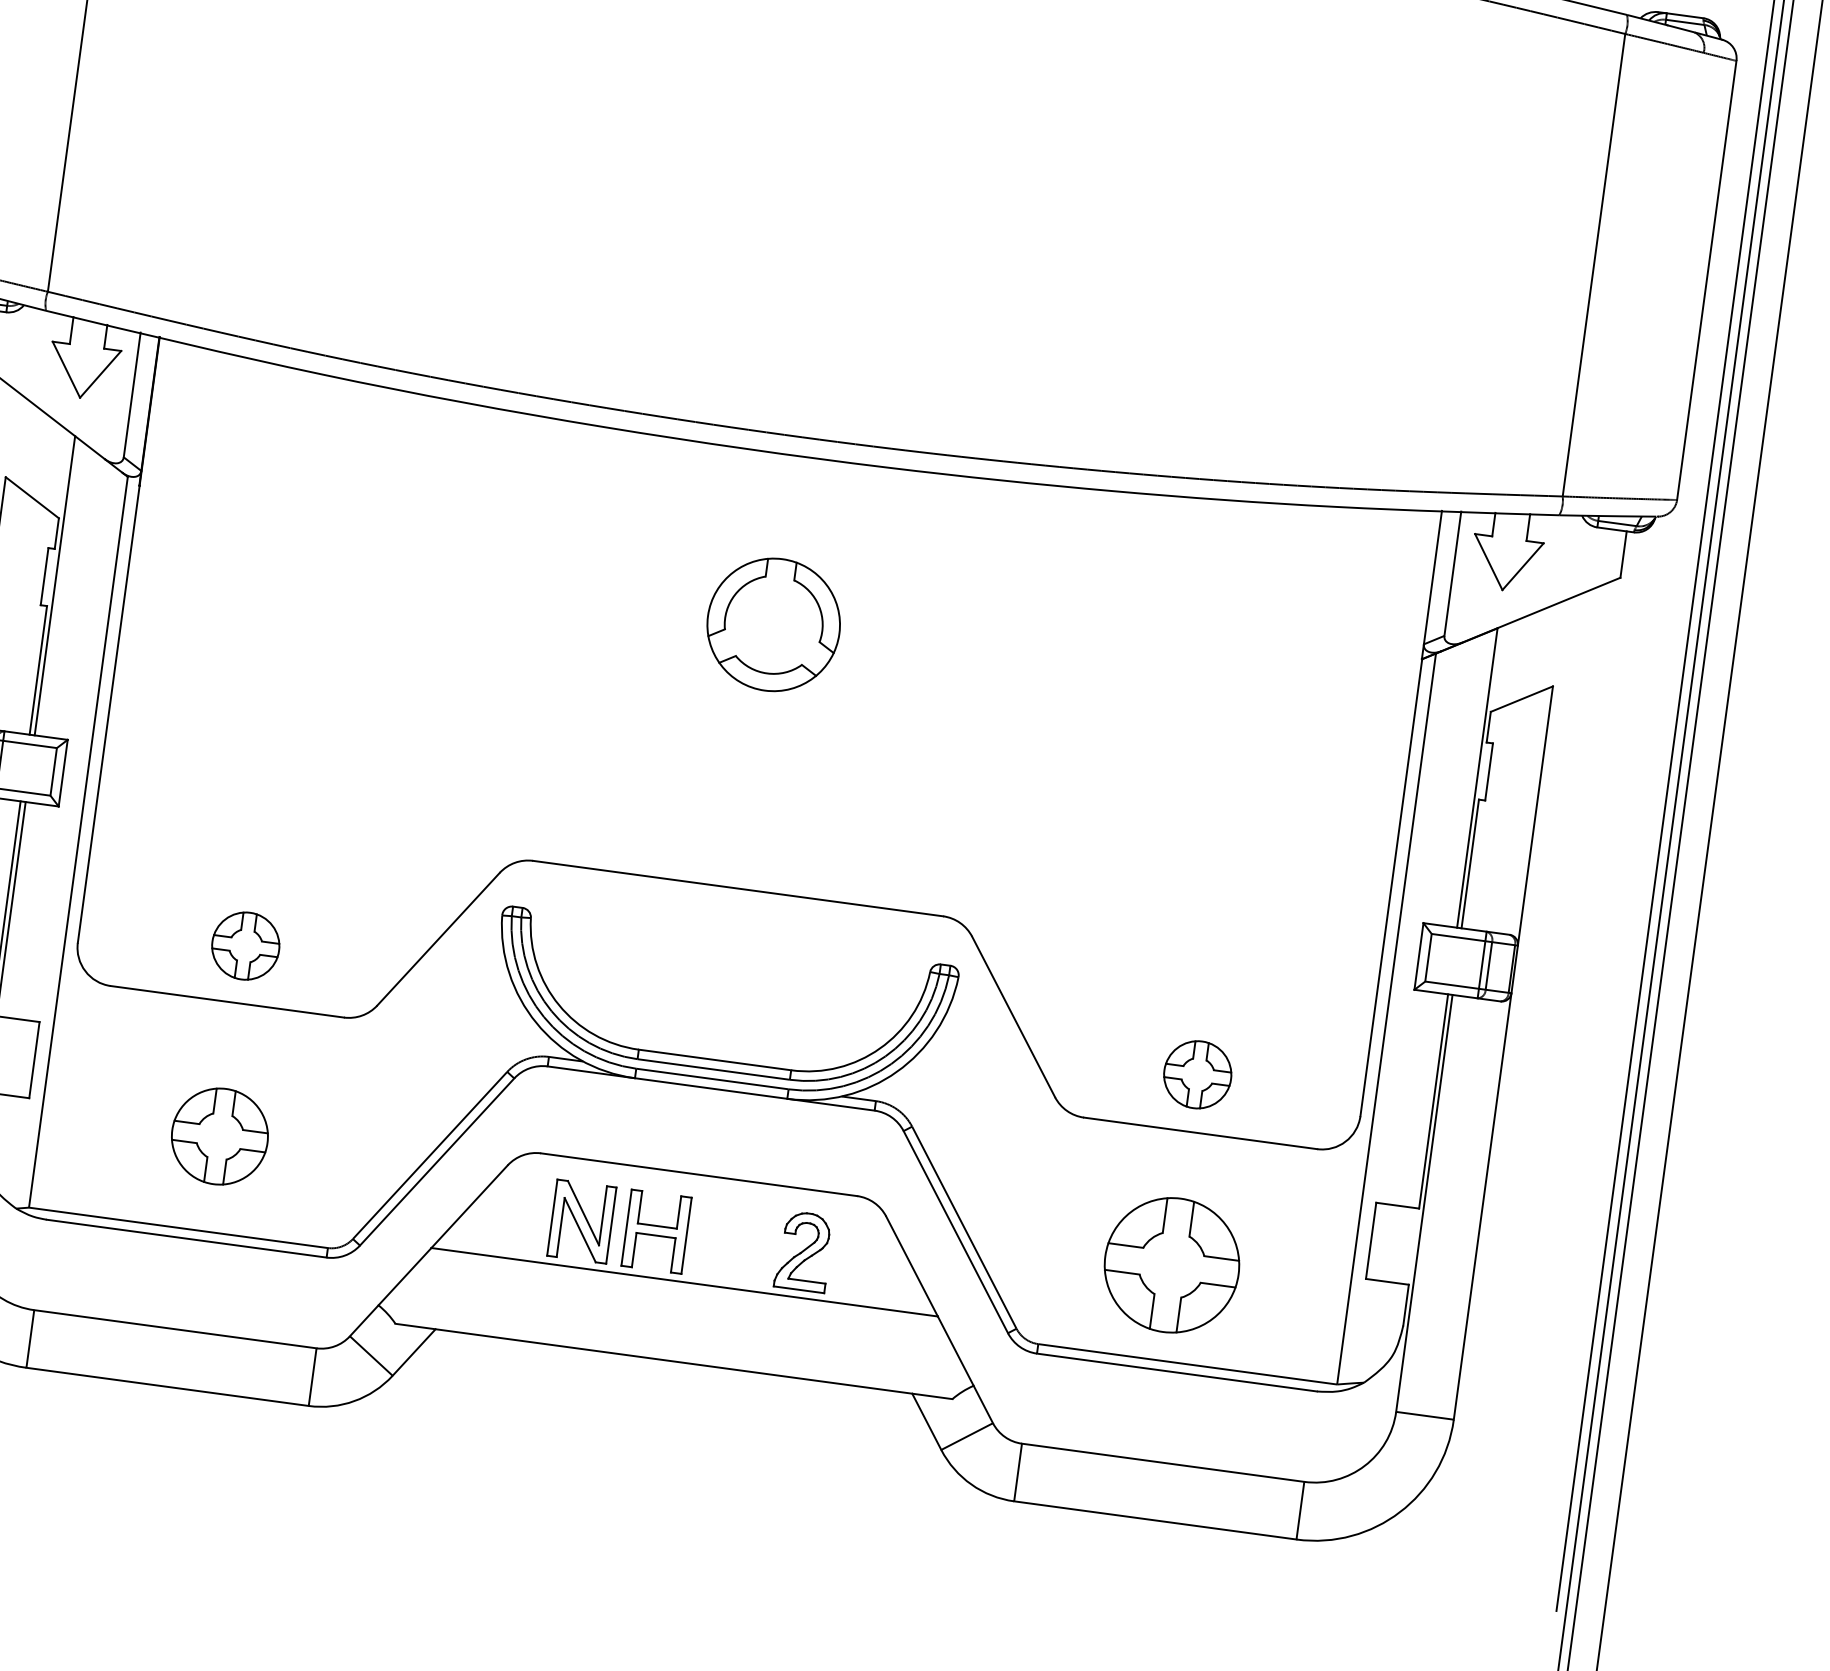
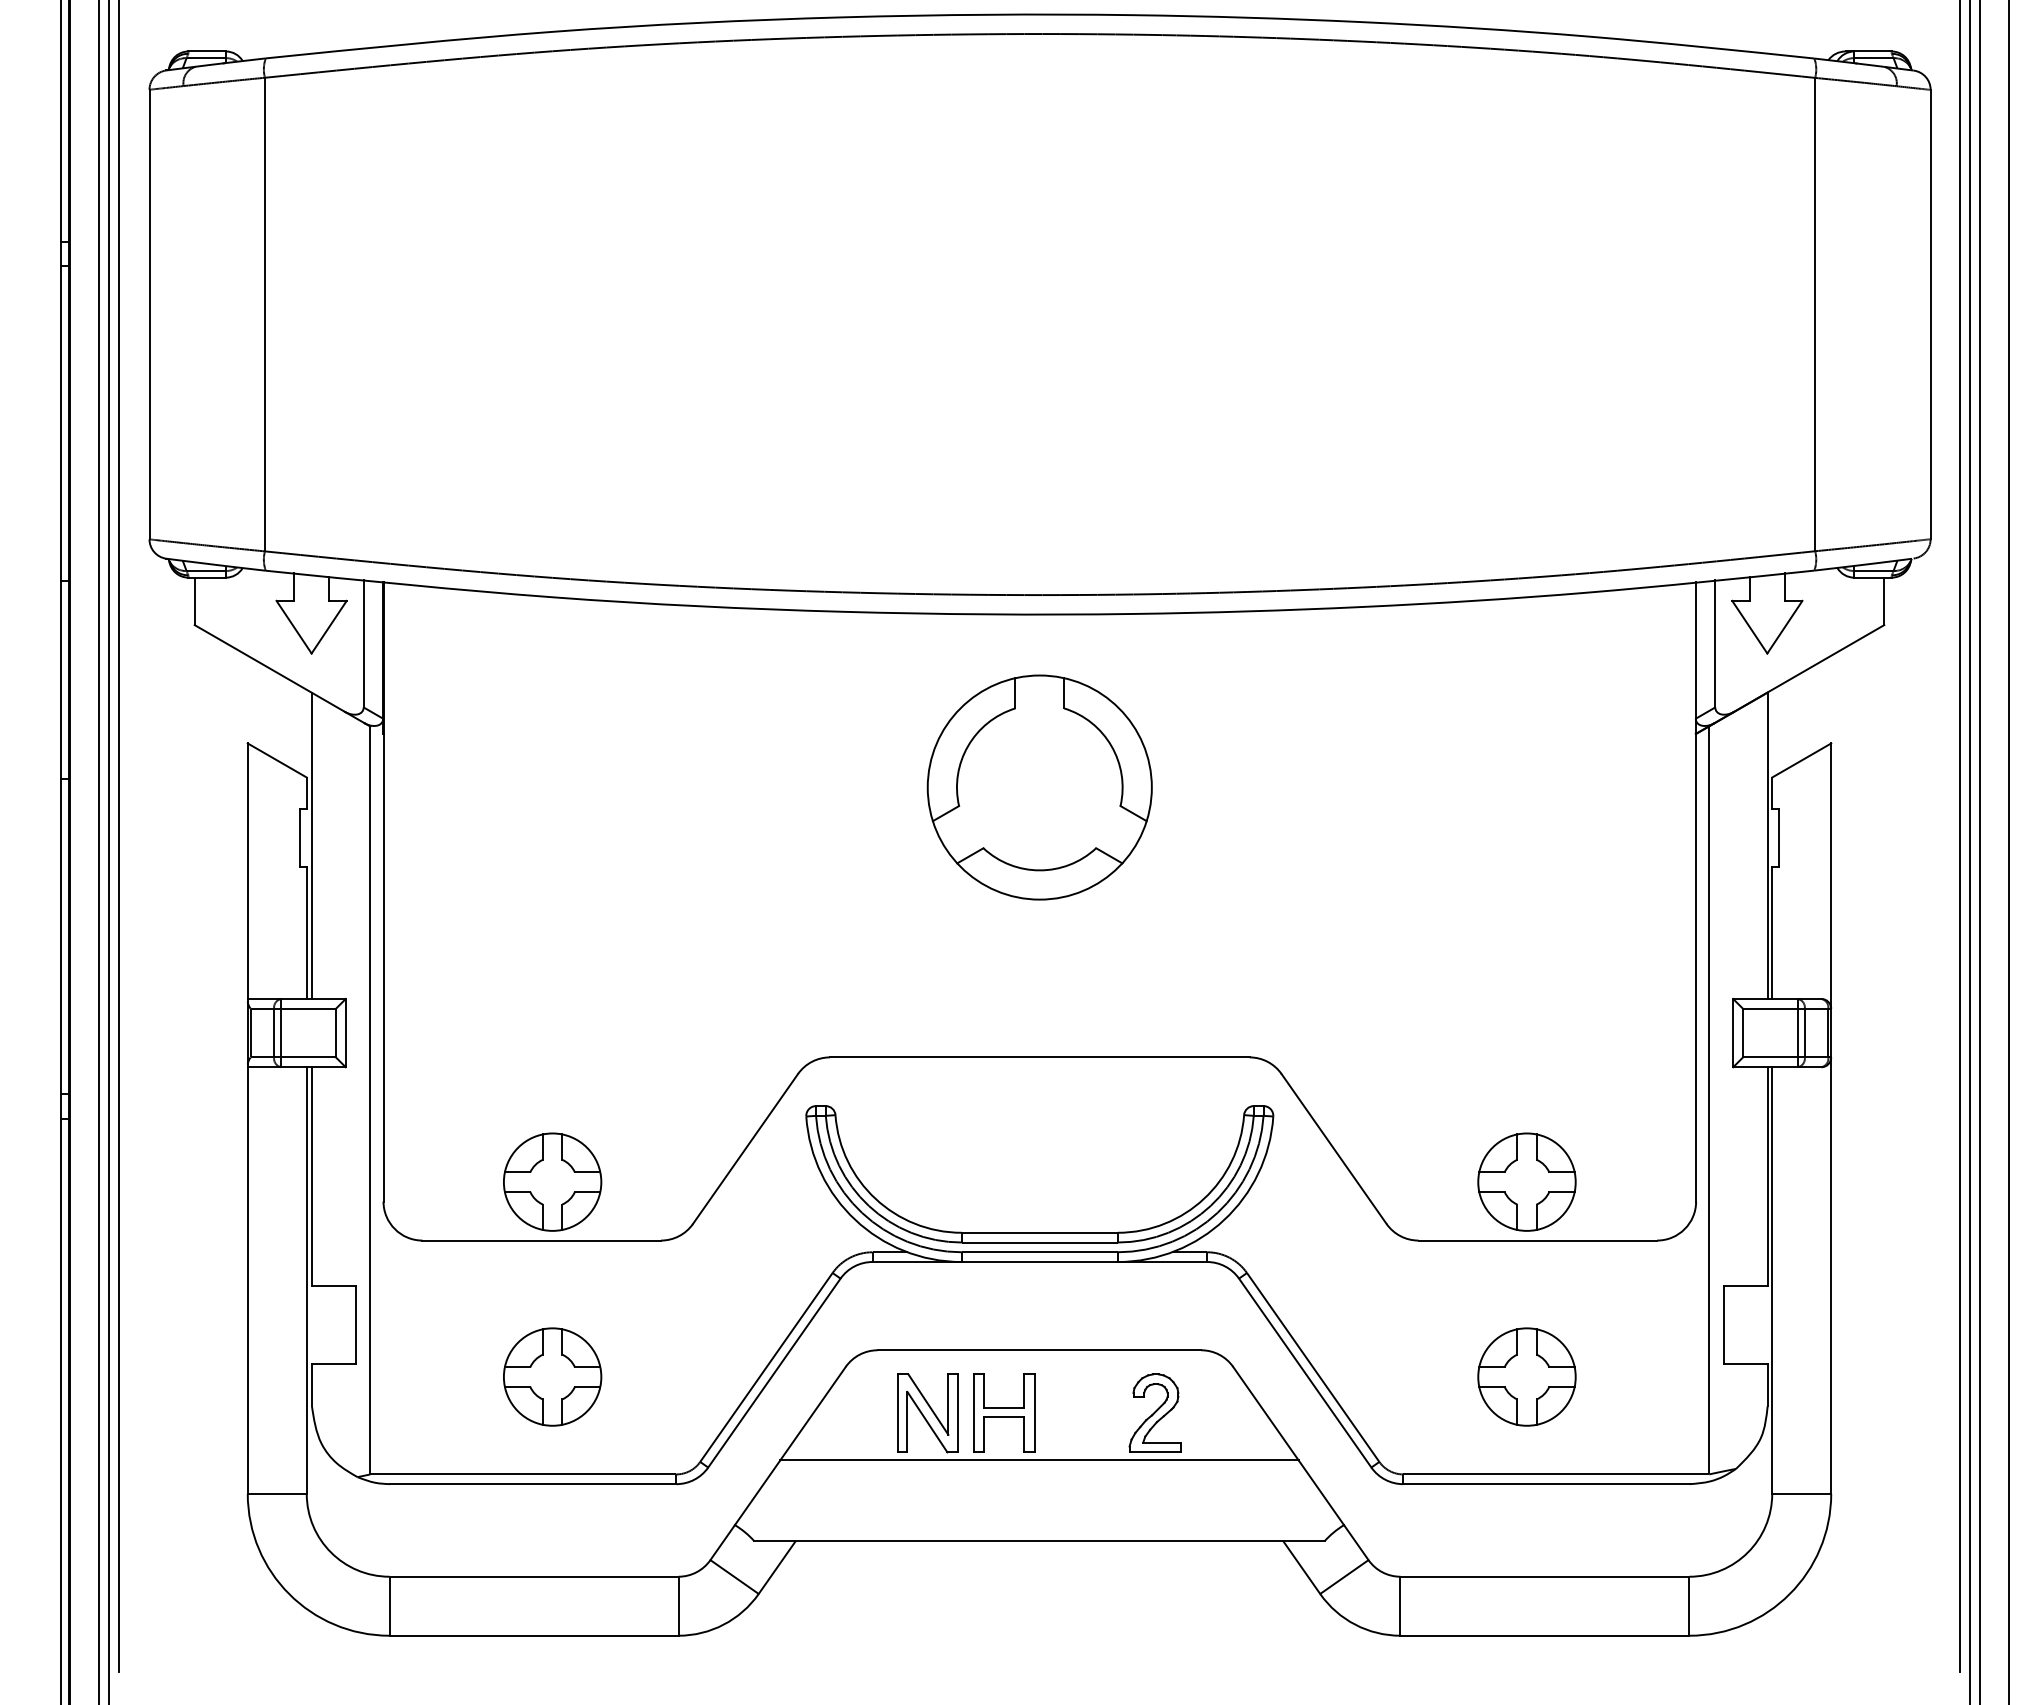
part: (773, 624) -> (1039, 787), size x1.67
part: (245, 945) -> (552, 1181), size x1.43
part: (1197, 1074) -> (1526, 1181), size x1.43
part: (1171, 1264) -> (1526, 1376), size x0.71

